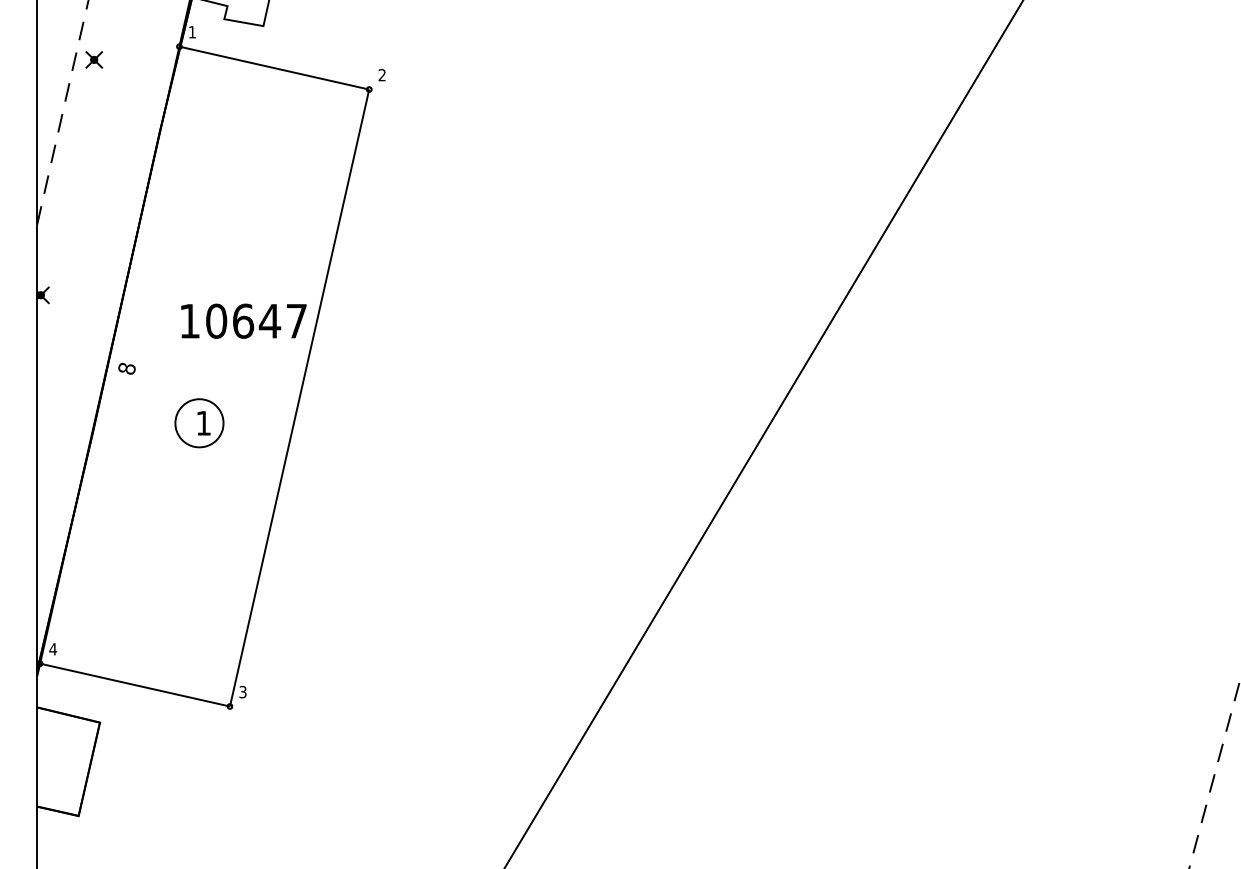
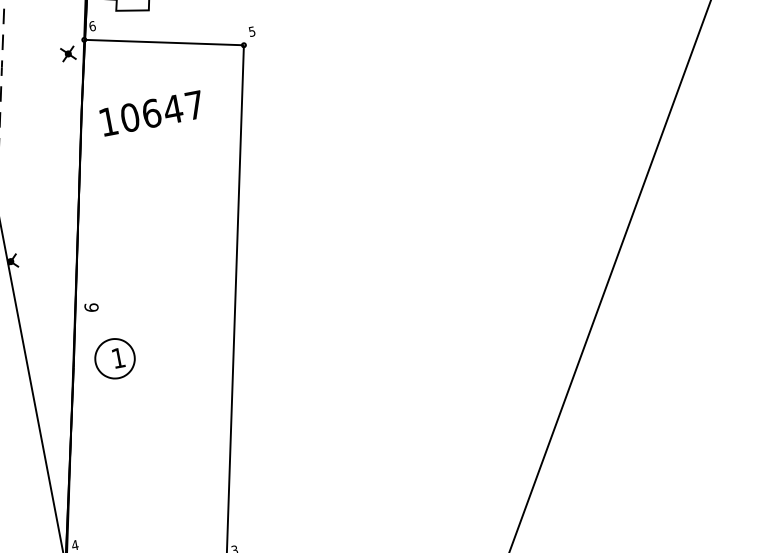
text: (192, 32) -> (92, 26), 1 -> 6
part: (94, 59) -> (68, 53), moved
text: (381, 75) -> (251, 32), 2 -> 5
text: (243, 320) -> (151, 112), moved
text: (126, 368) -> (91, 307), 8 -> 6
part: (199, 423) -> (115, 358), moved

